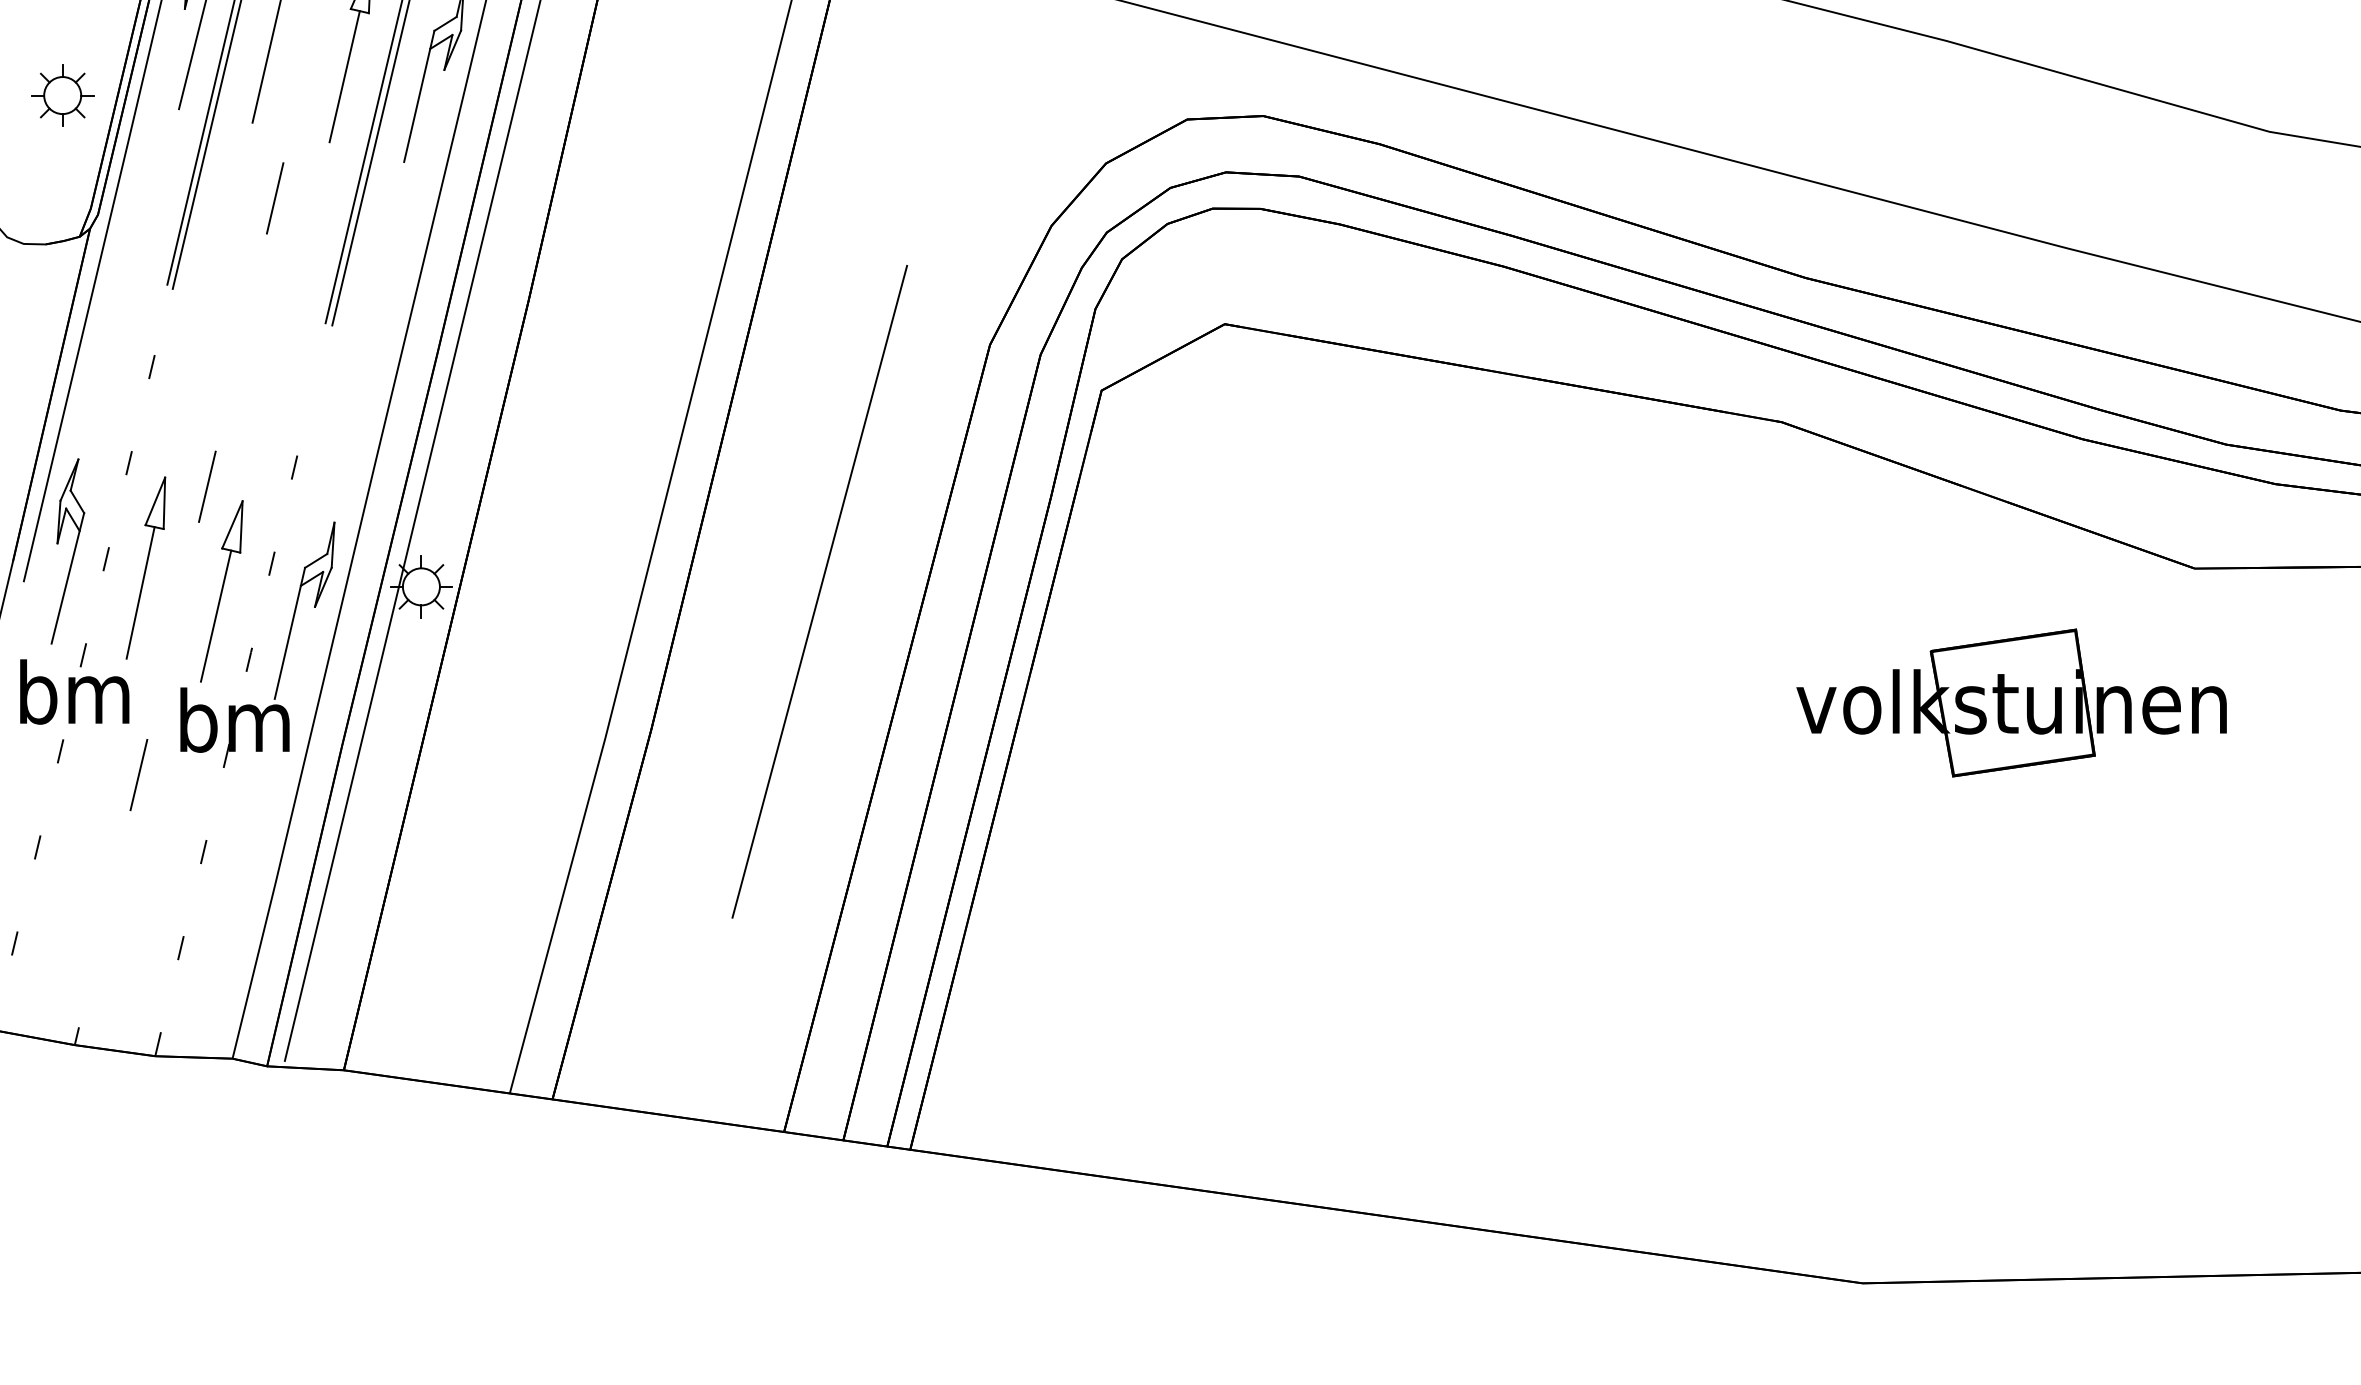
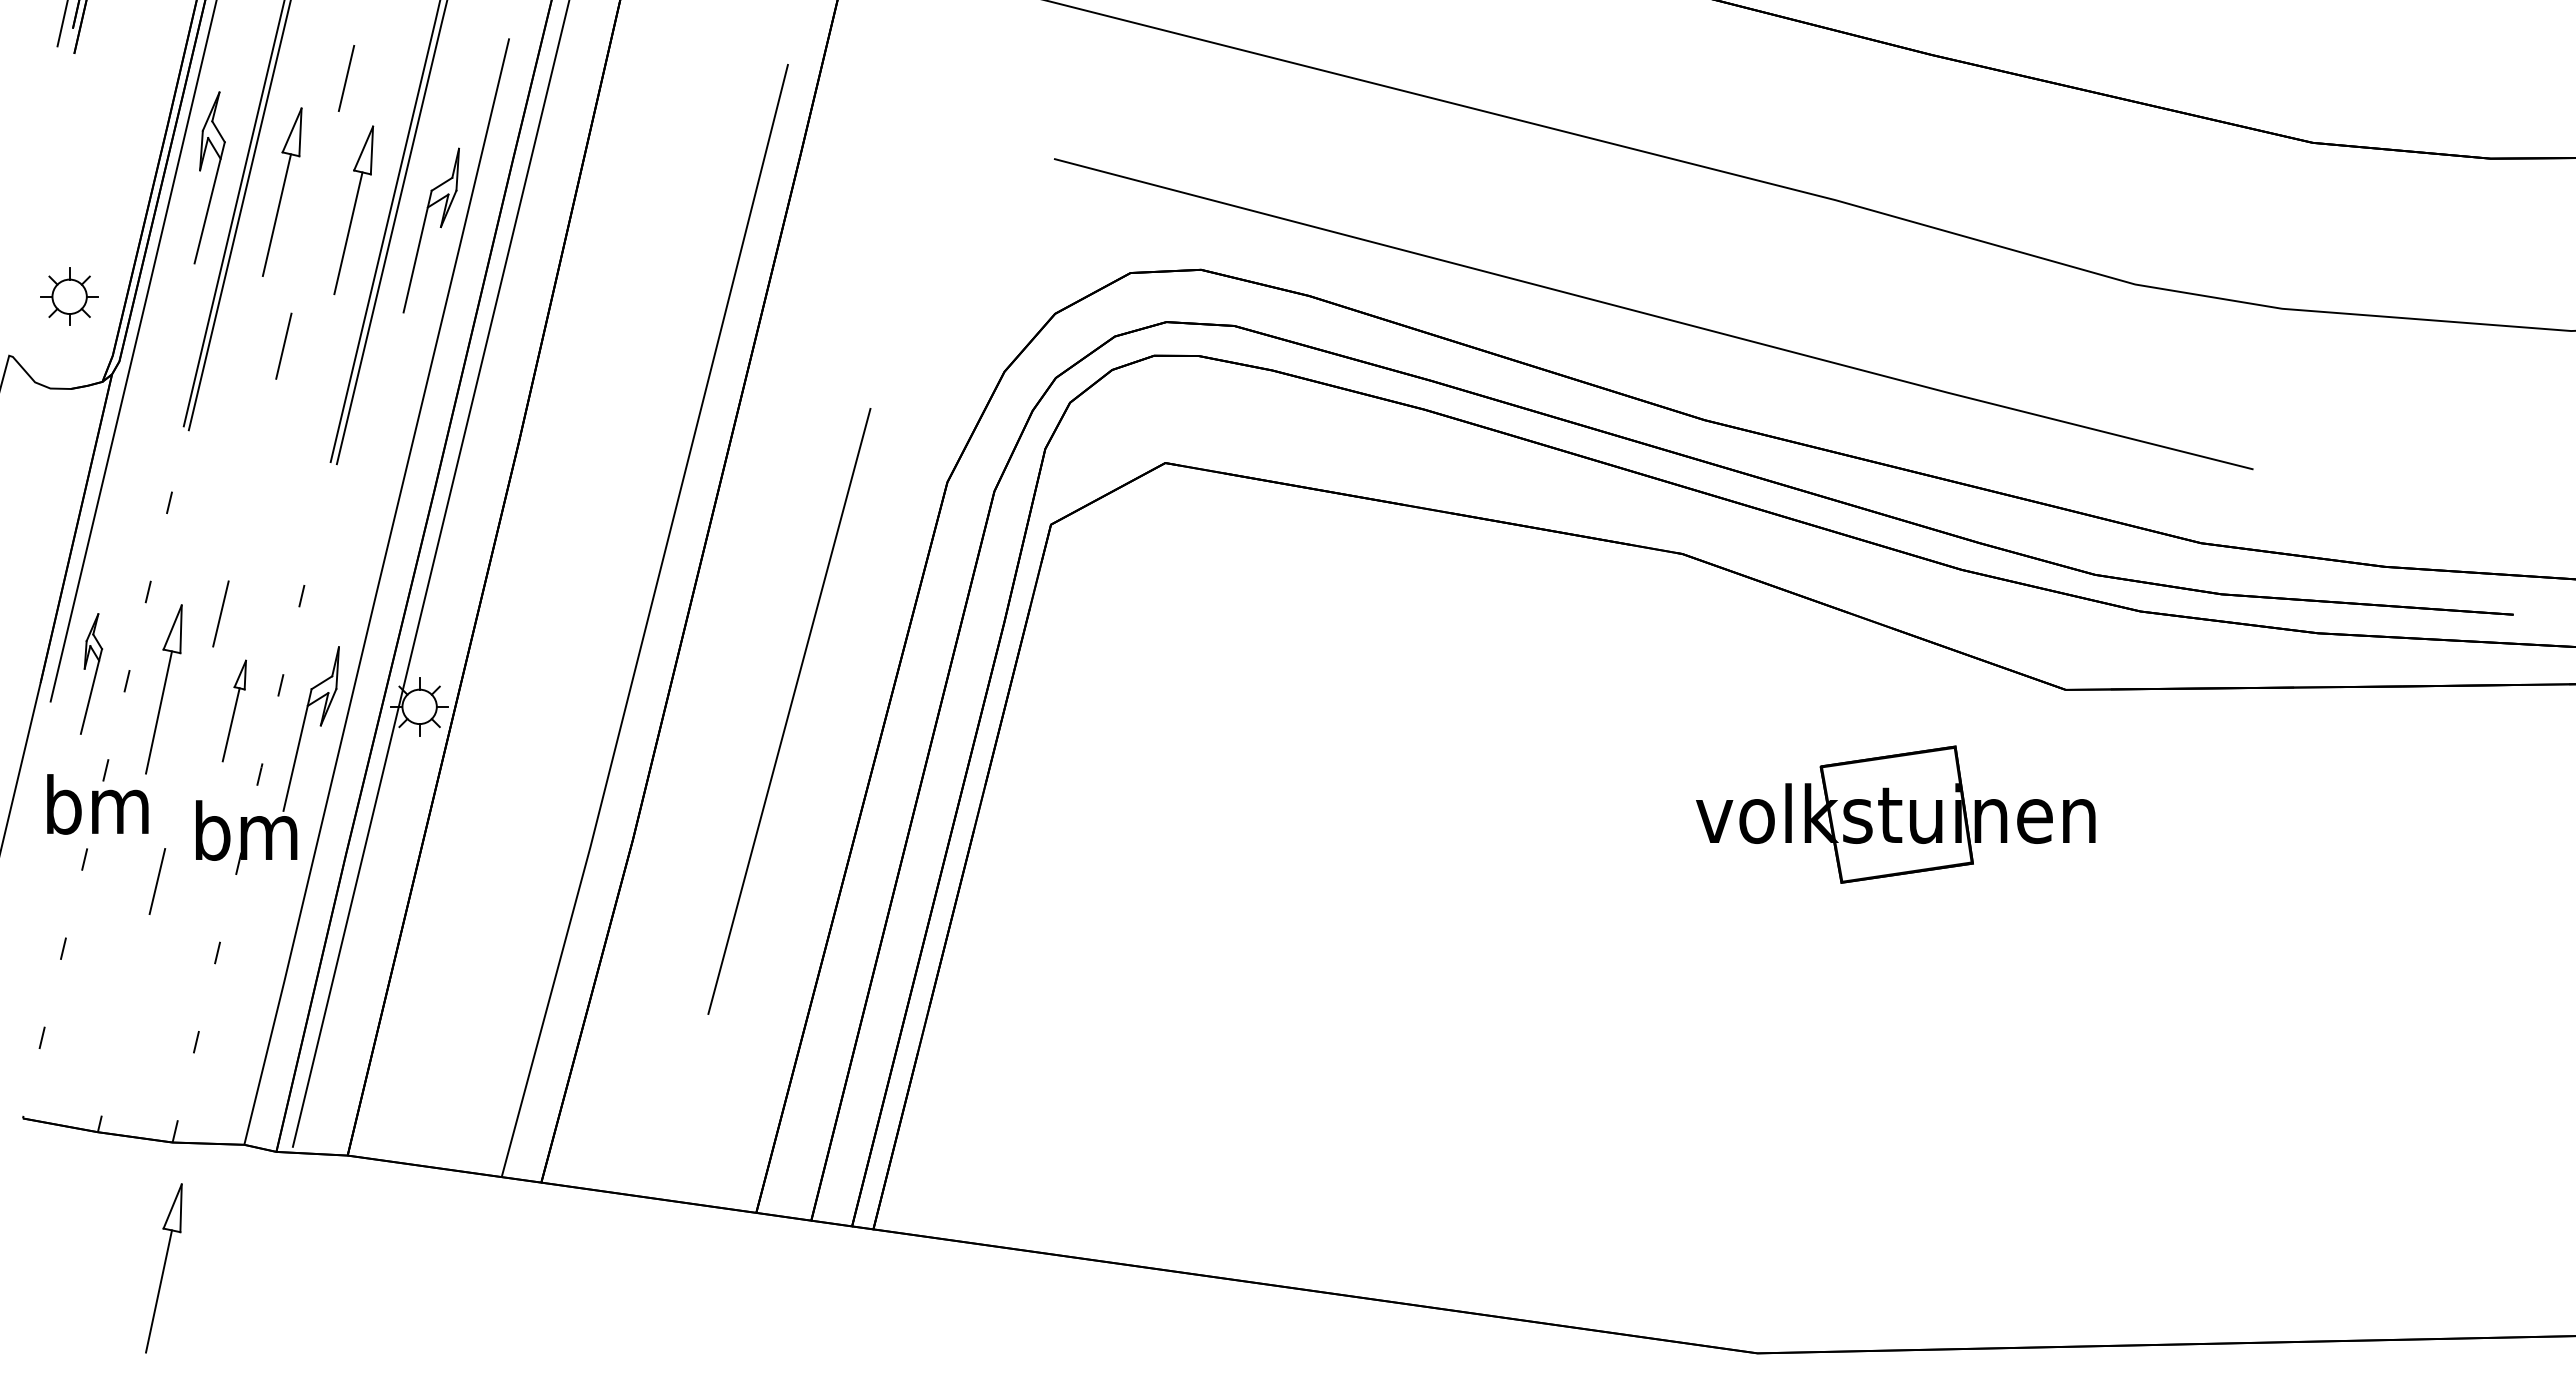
part: (62, 95) -> (69, 296), moved
part: (67, 550) -> (91, 673), size x0.7
part: (221, 590) -> (234, 710), size x0.6
part: (145, 1191) -> (163, 1268), added

